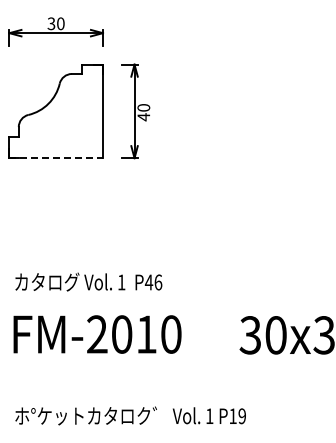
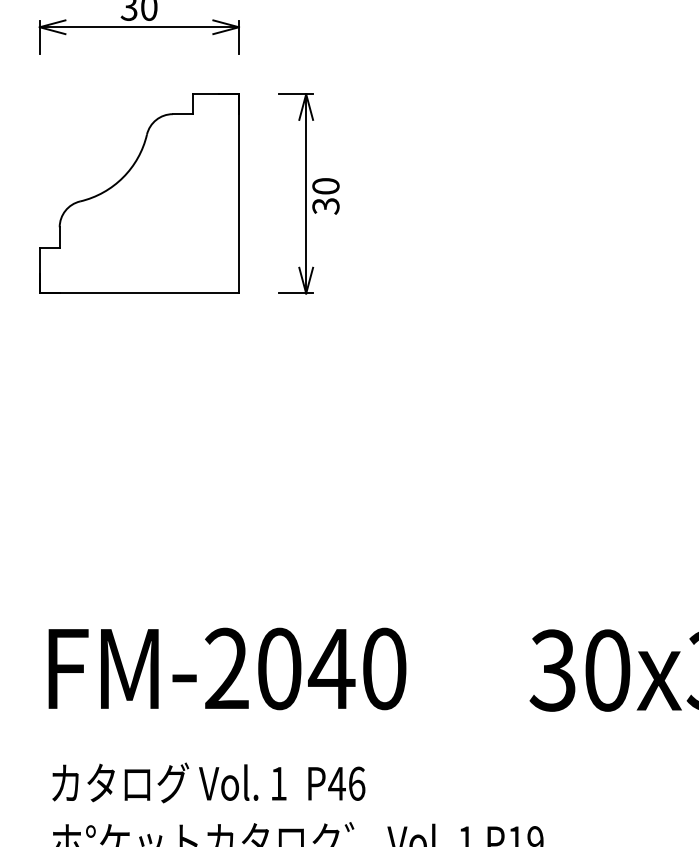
text: (143, 117) -> (325, 206), 40 -> 30
line: (56, 158) -> (139, 294), dashed -> solid
text: (88, 281) -> (208, 781), moved
text: (146, 334) -> (331, 668), FM-2010 -> FM-2040

